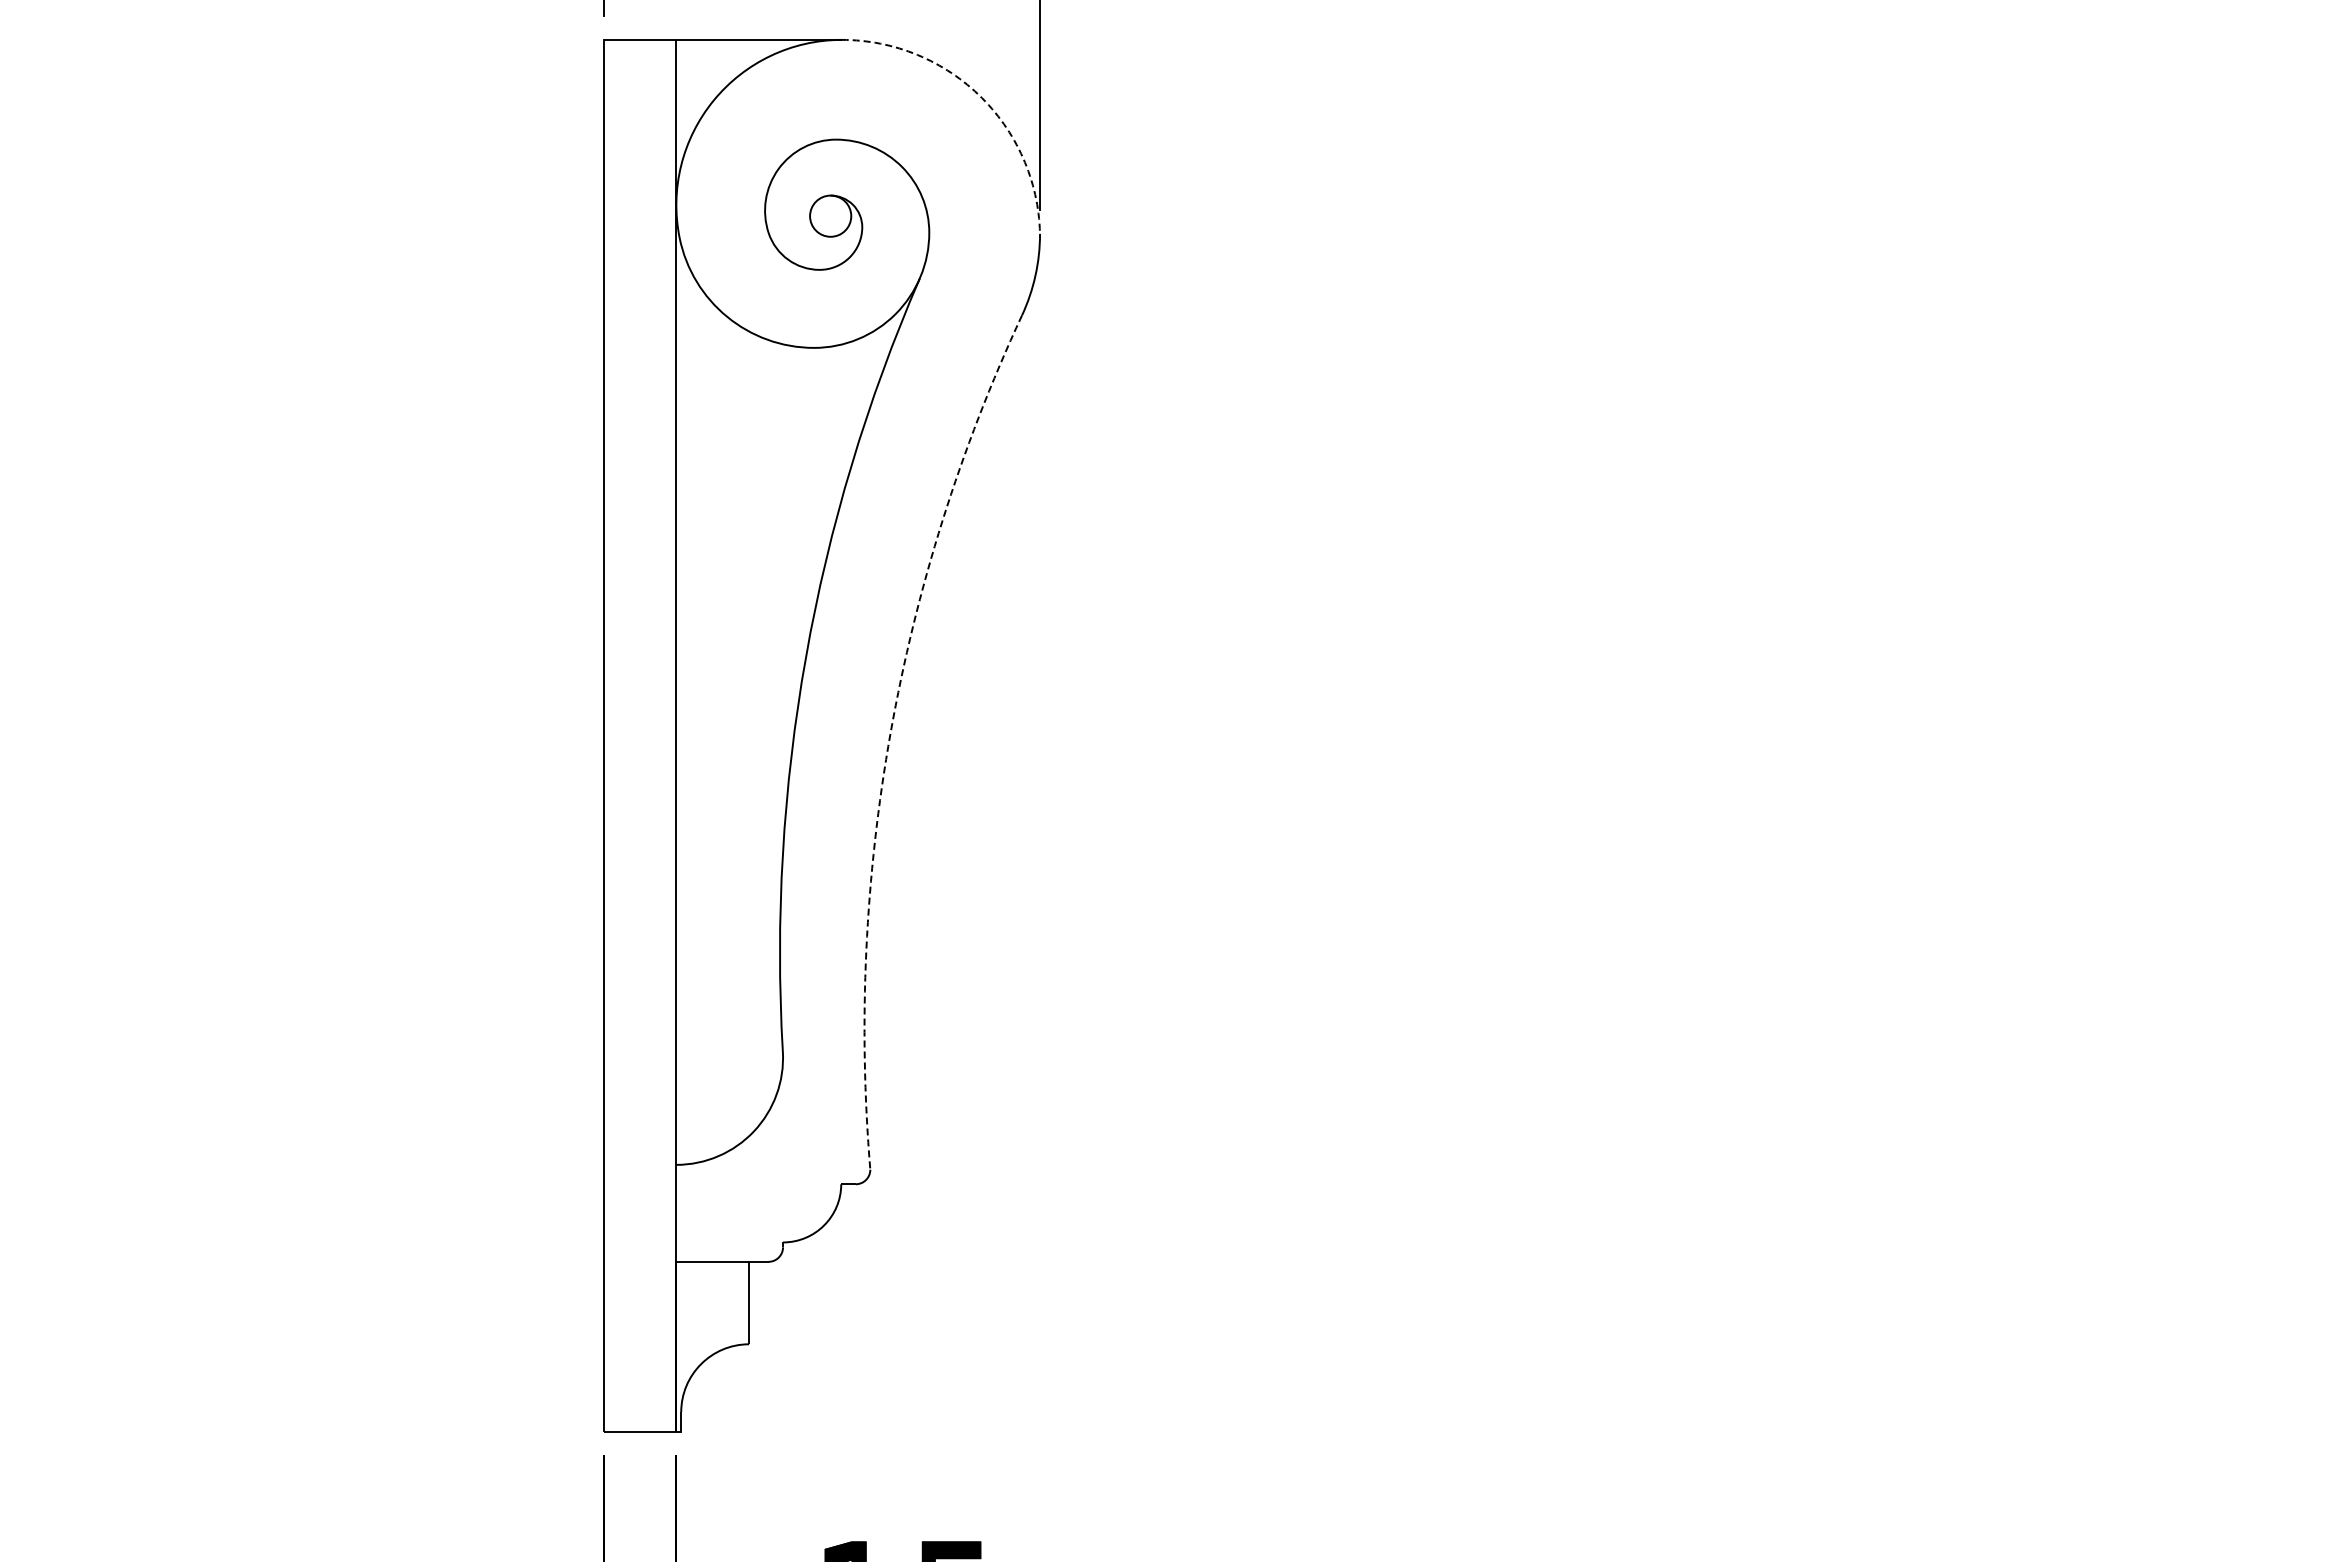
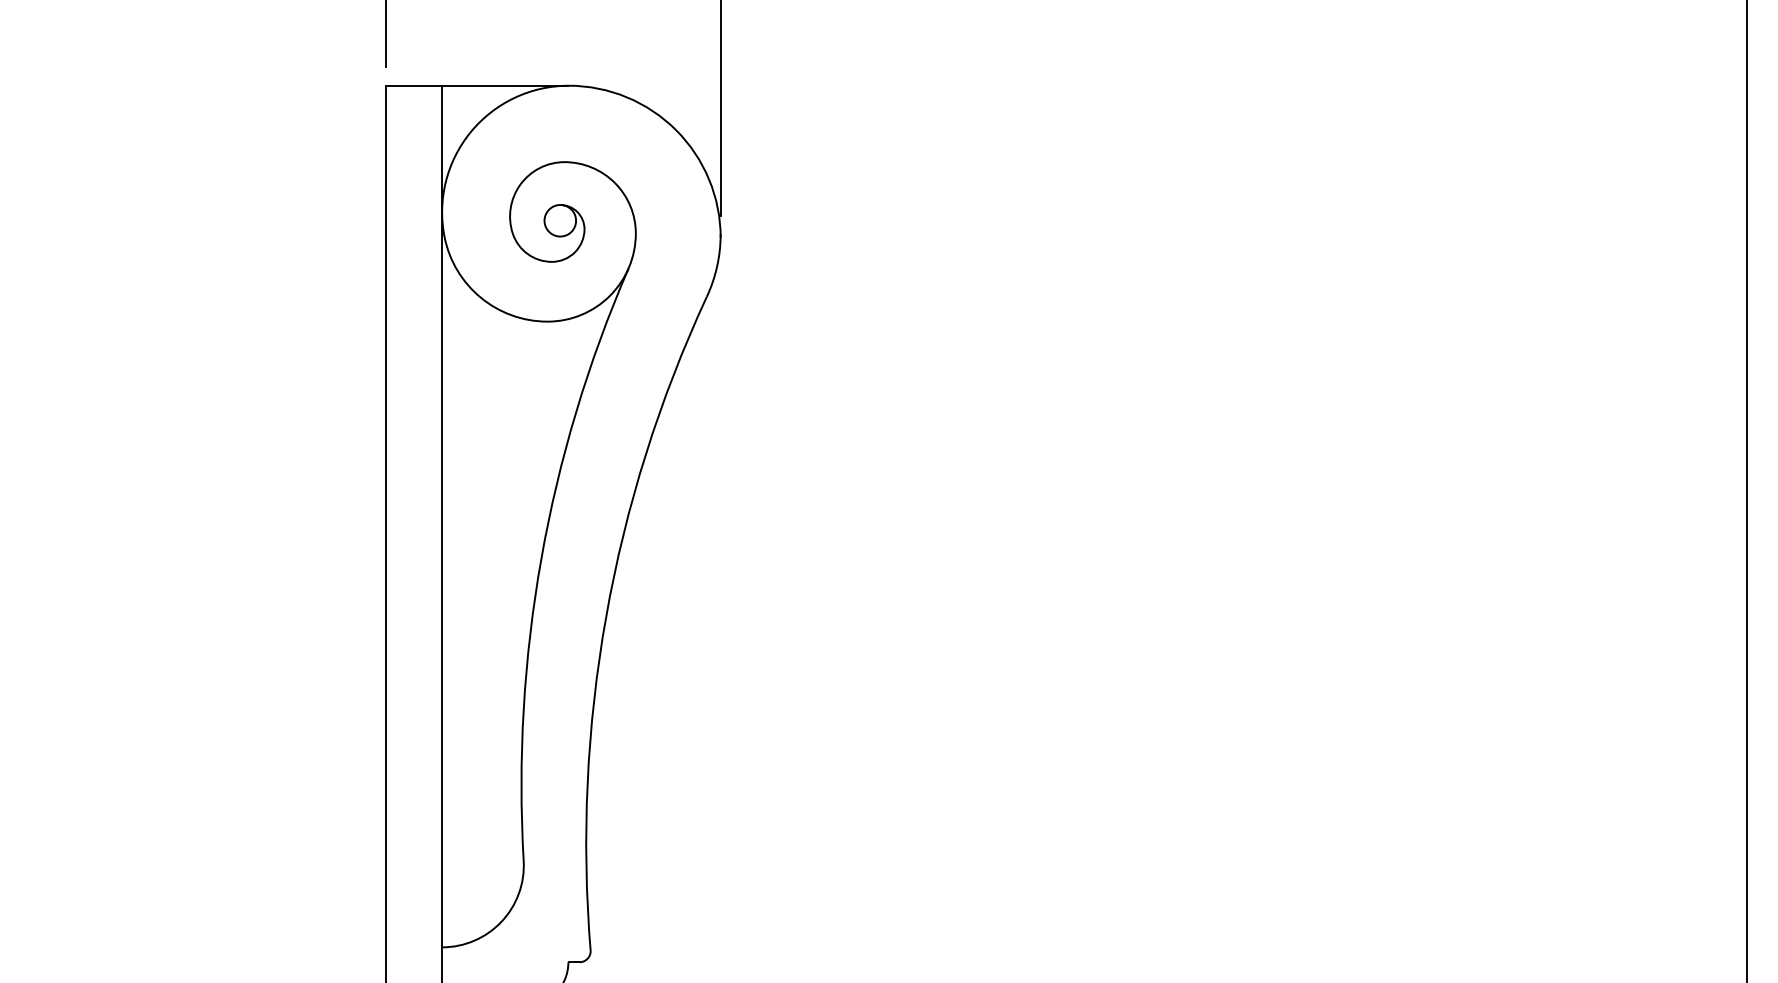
line: (981, 98) -> (675, 130), dashed -> solid
arc: (890, 732) -> (606, 616), dashed -> solid

